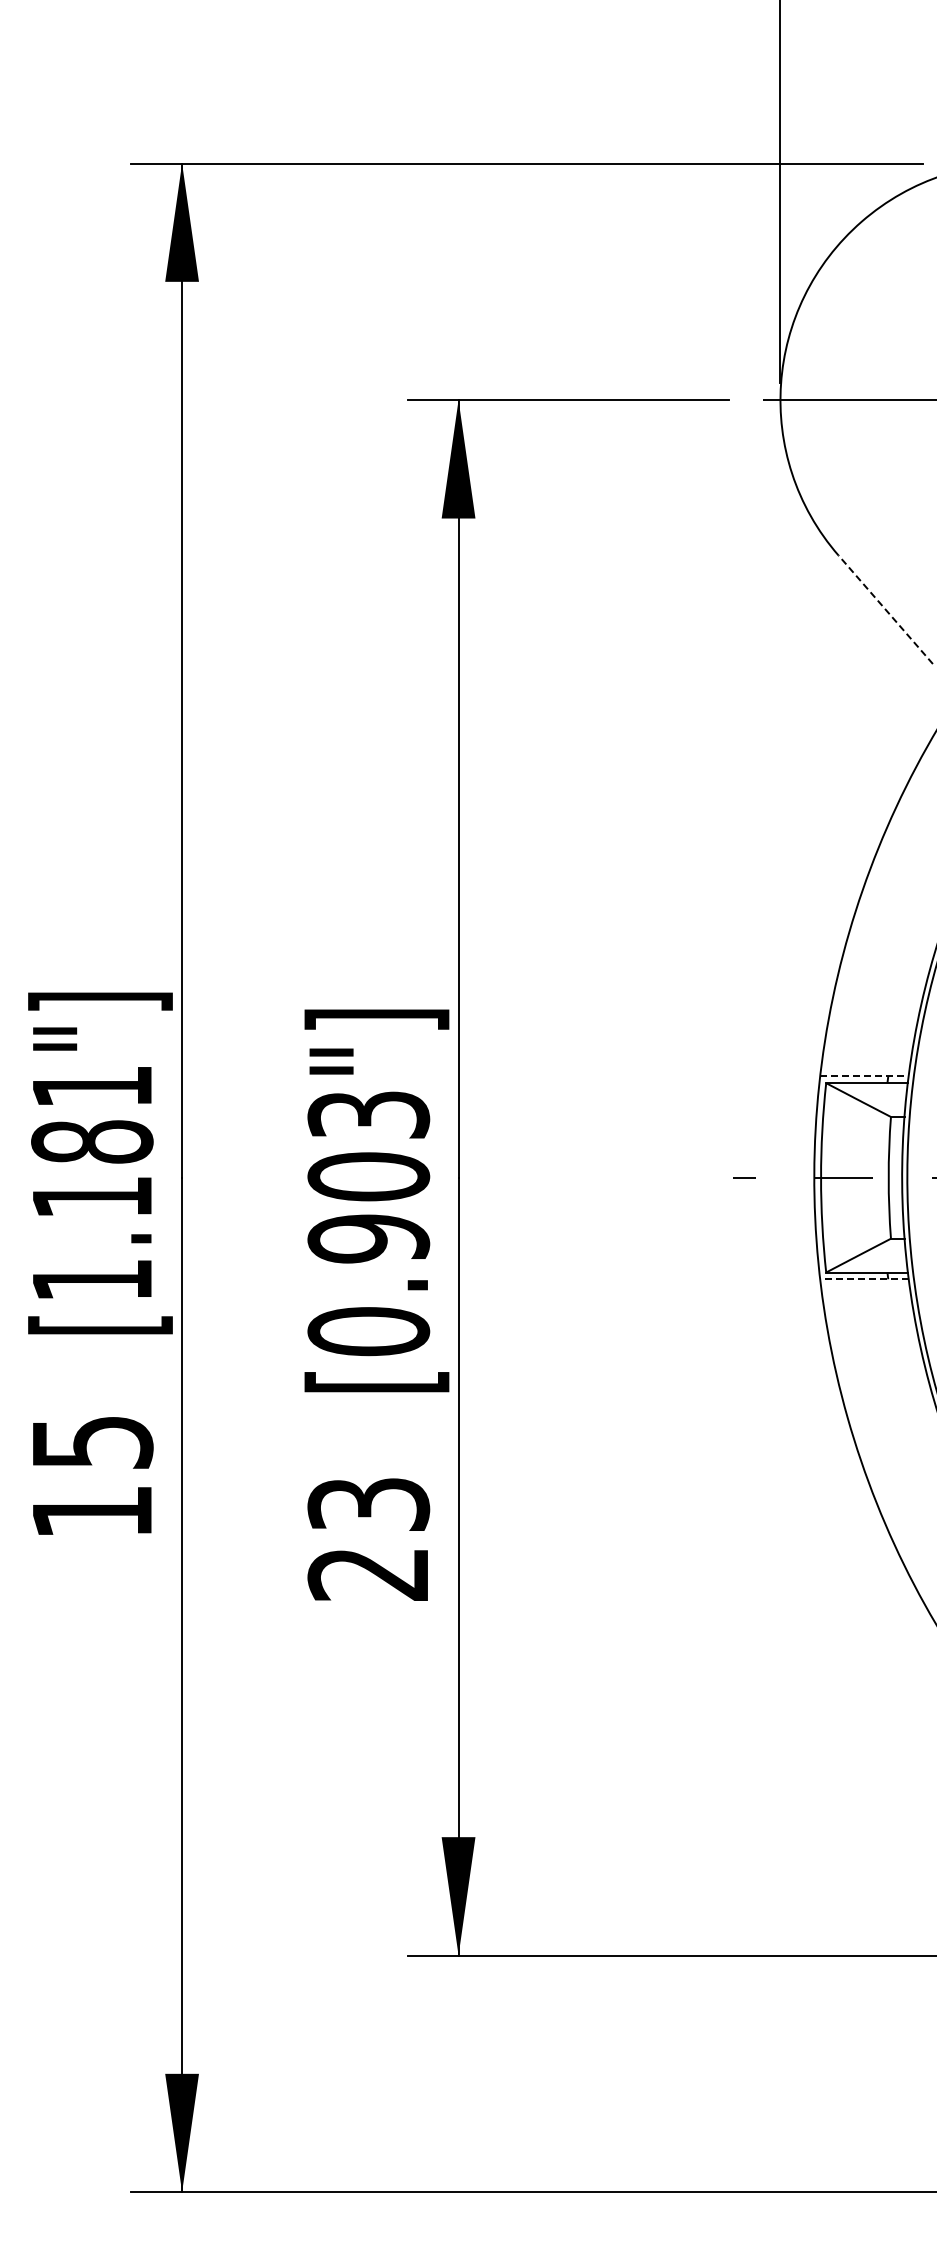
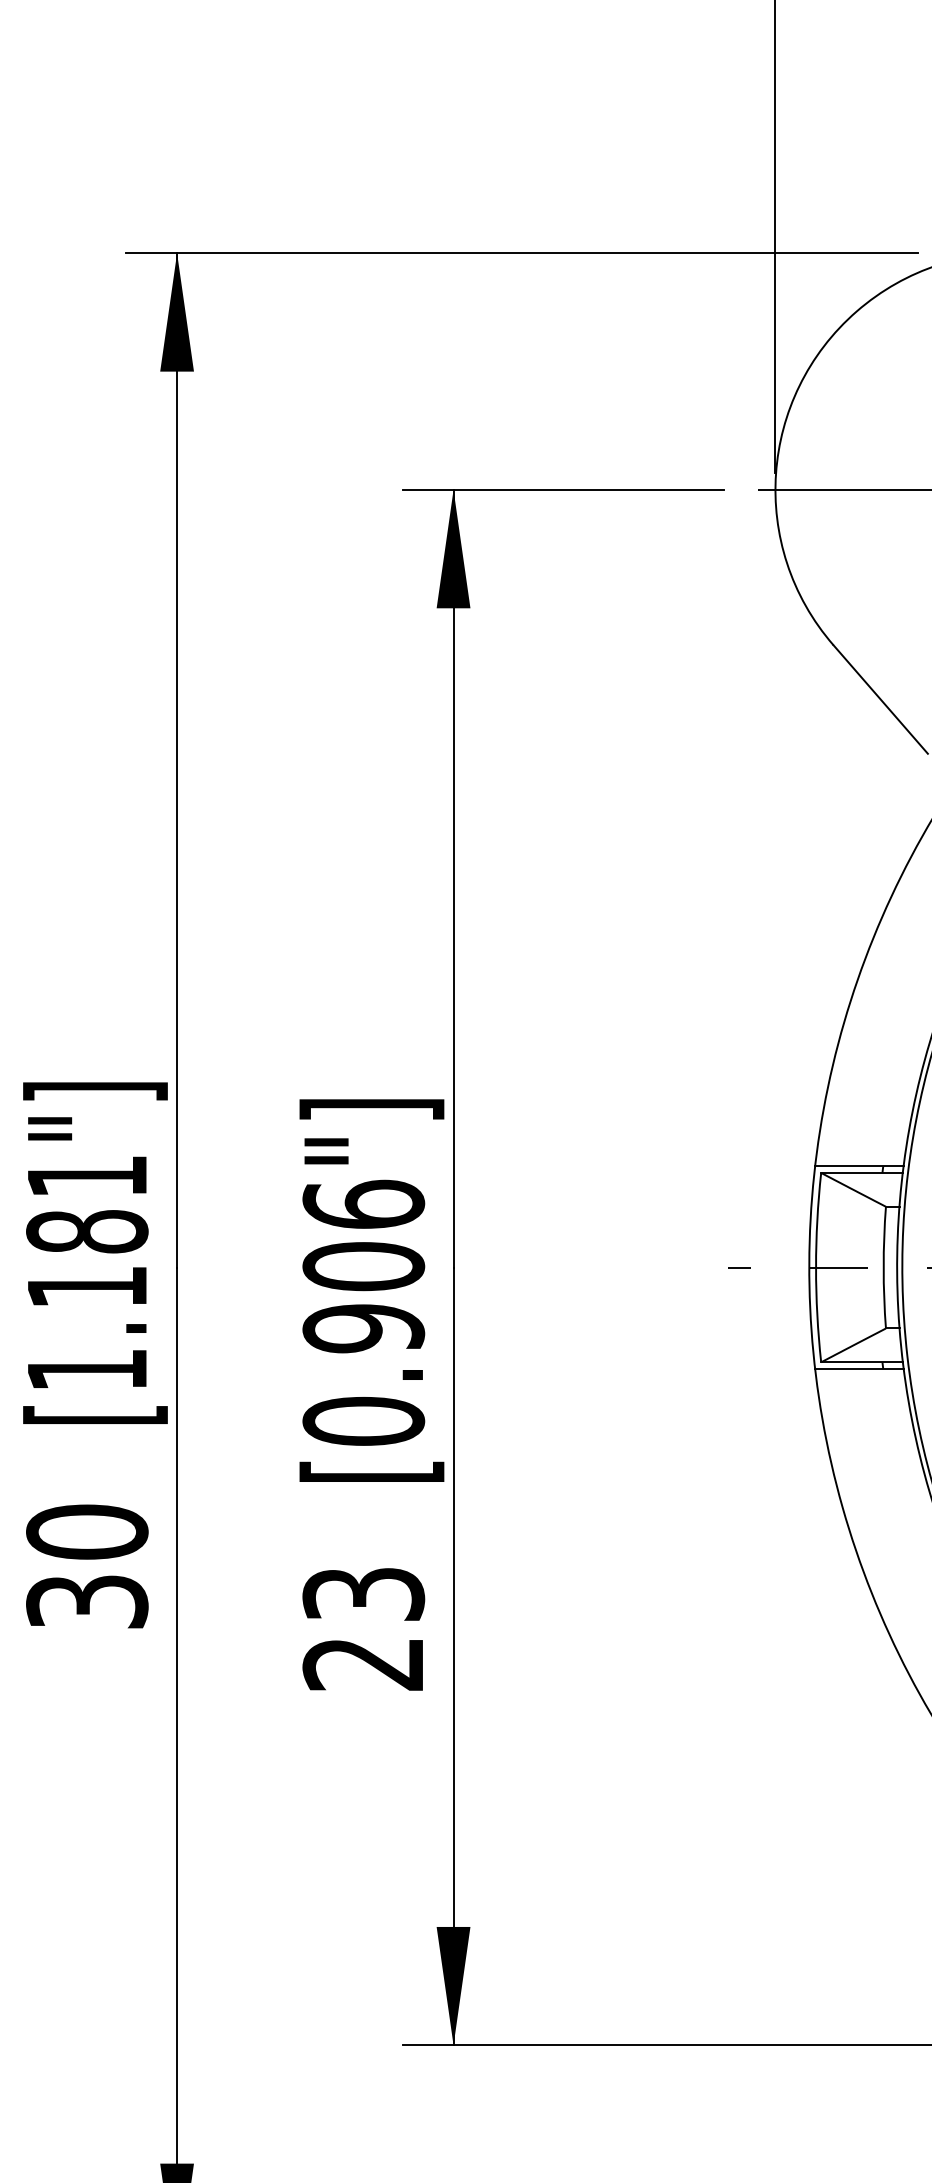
line: (885, 609) -> (880, 699), dashed -> solid
line: (864, 1076) -> (859, 1166), dashed -> solid
text: (368, 1114) -> (363, 1204), [0.903"] -> [0.906"]
line: (863, 1279) -> (858, 1369), dashed -> solid
text: (92, 1476) -> (87, 1566), 15 -> 30

